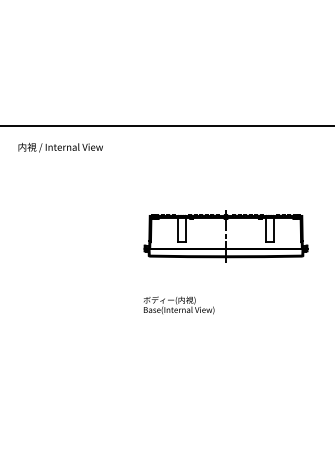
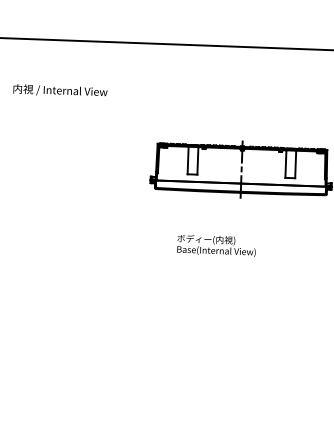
text: (60, 147) -> (60, 90), moved
text: (179, 305) -> (217, 245), moved

